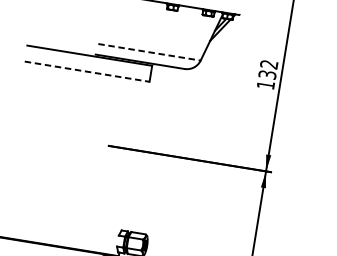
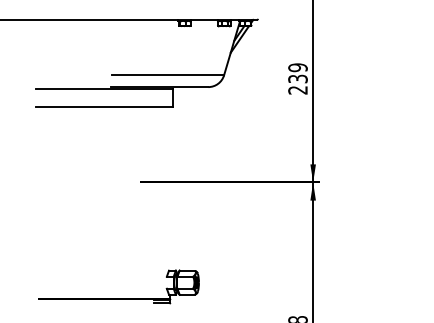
line: (150, 52) -> (168, 75), dashed -> solid
line: (88, 71) -> (105, 106), dashed -> solid
text: (267, 74) -> (297, 78), 132 -> 239

